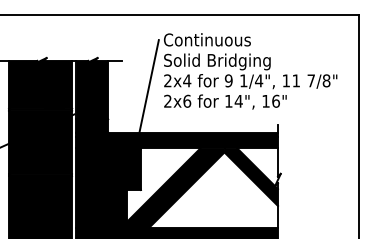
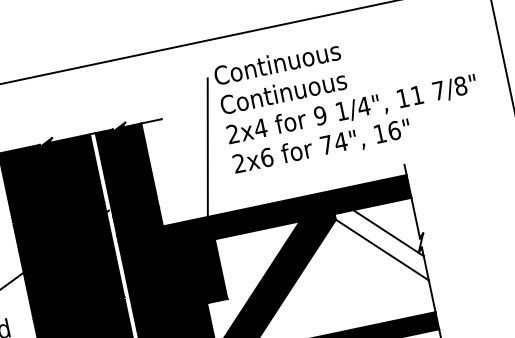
text: (216, 61) -> (296, 91), Solid Bridging -> Continuous
text: (228, 101) -> (326, 145), 14", -> 74",
fill: (250, 176) -> (380, 246), removed

